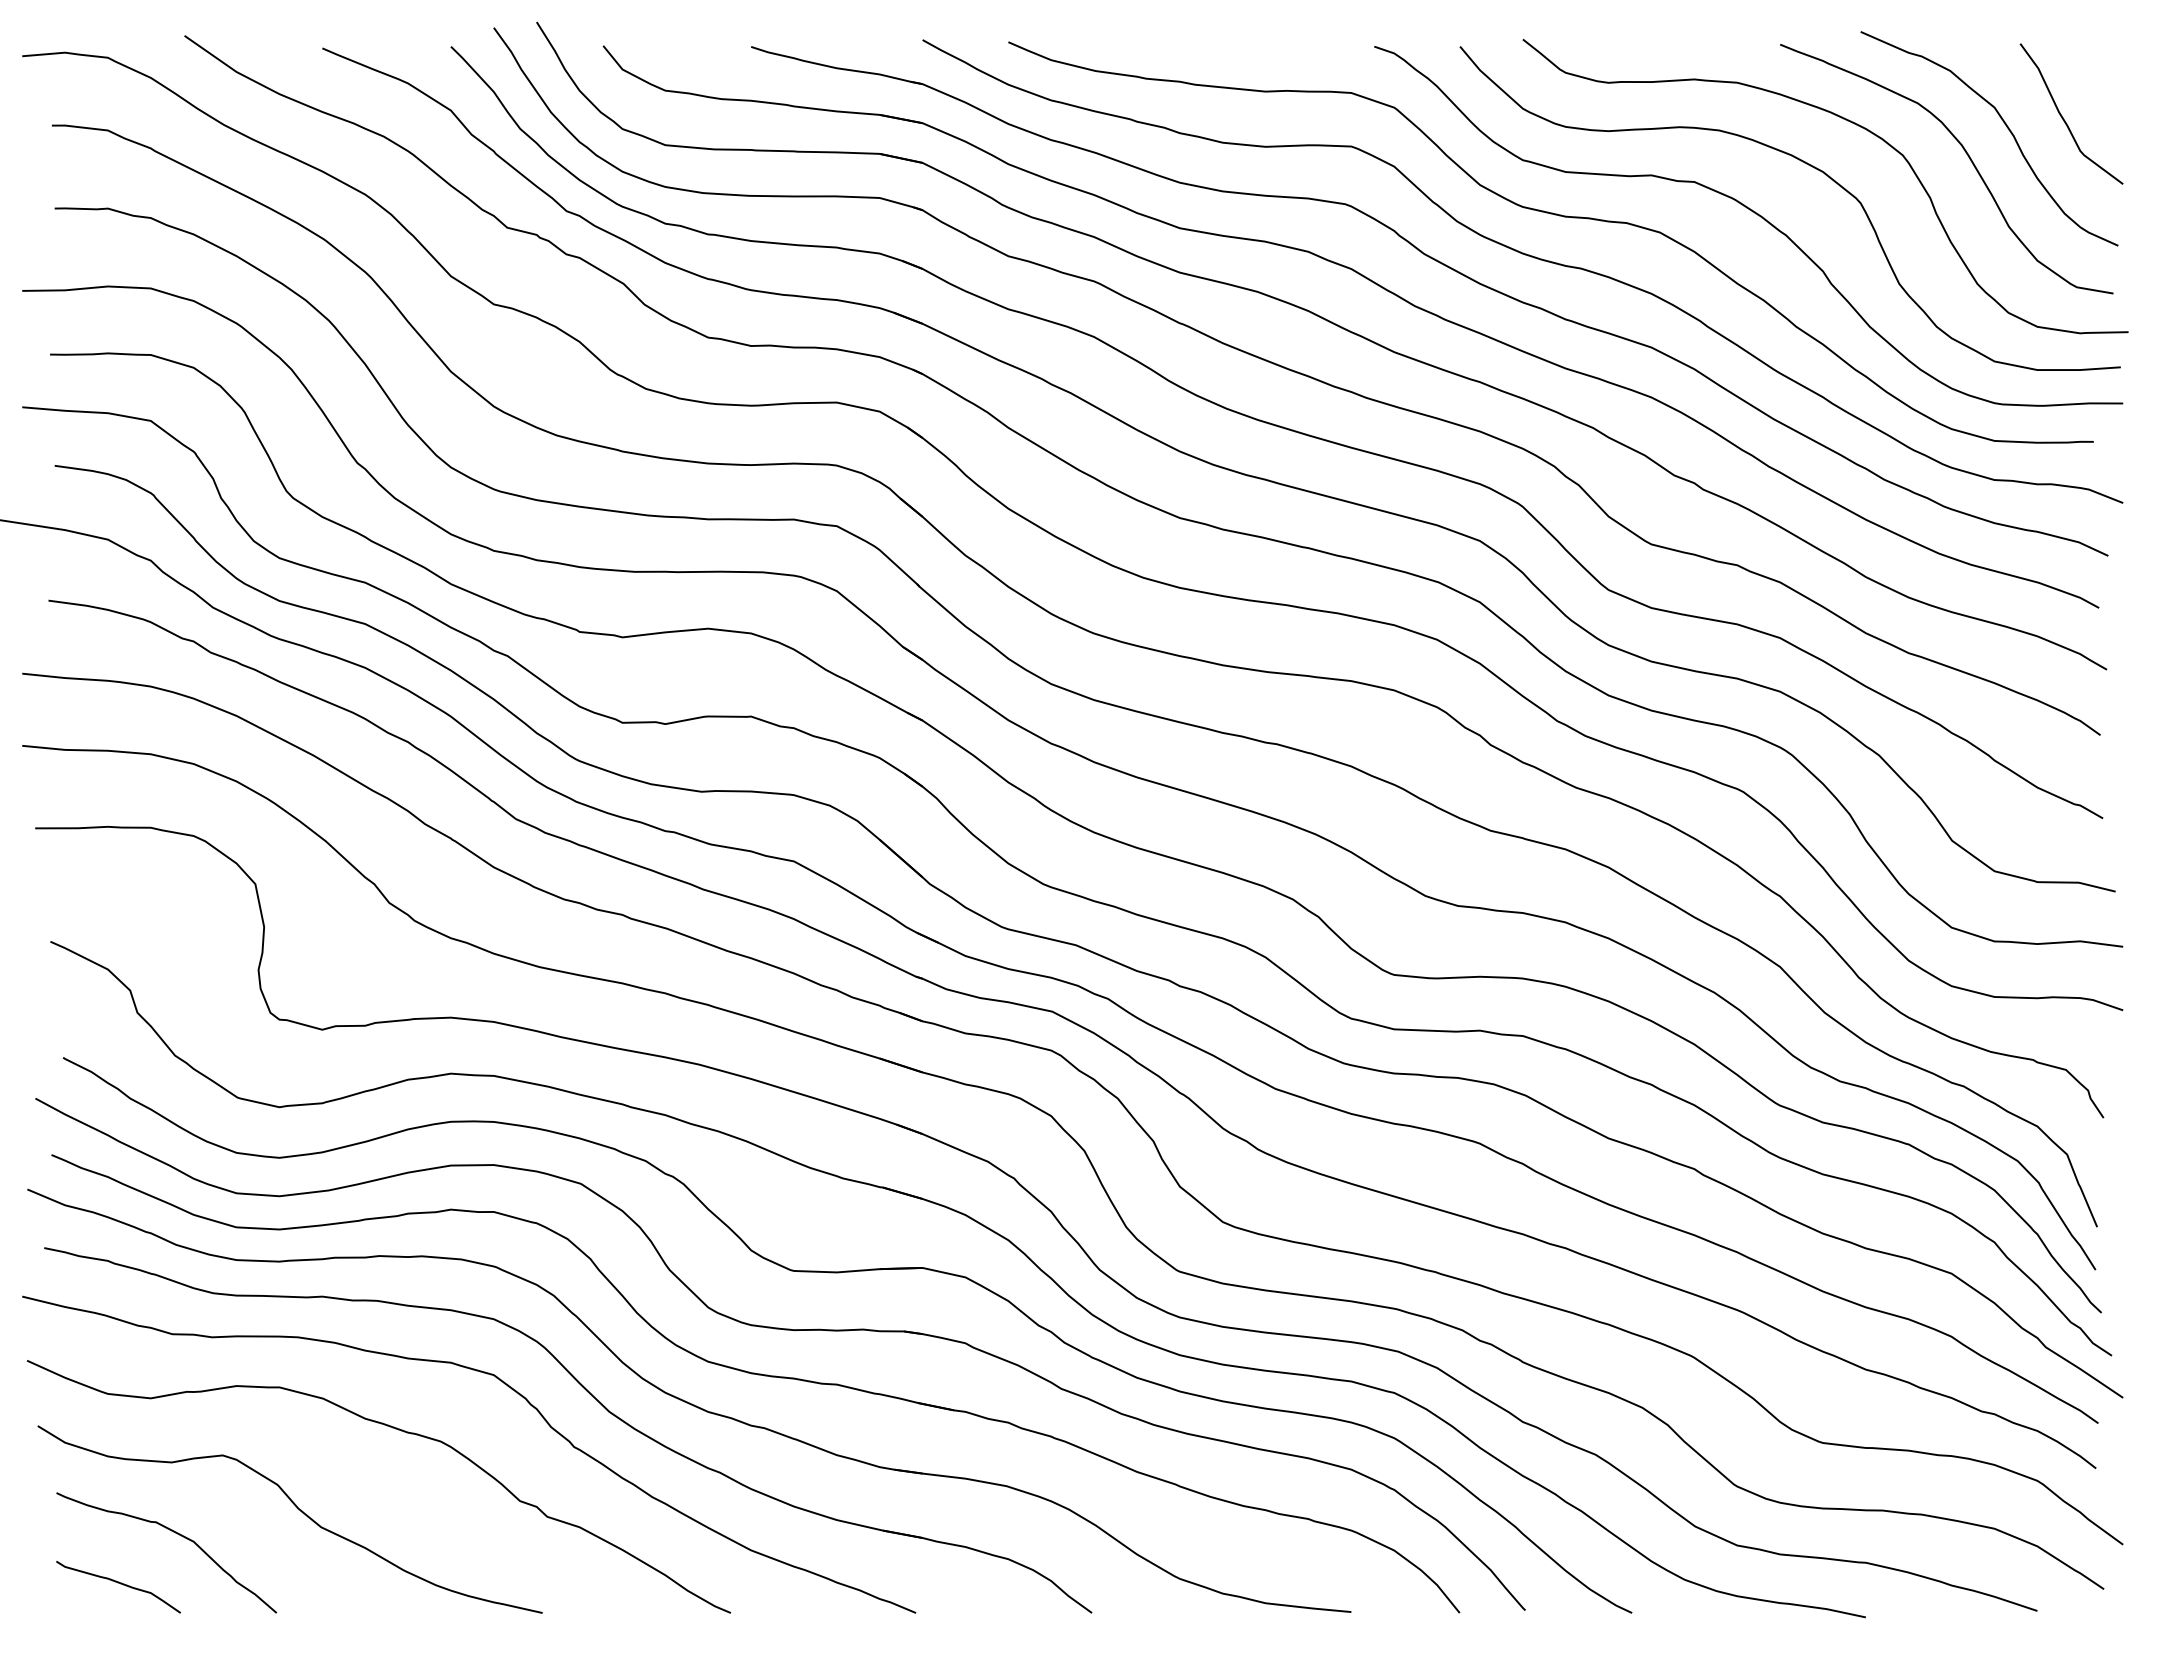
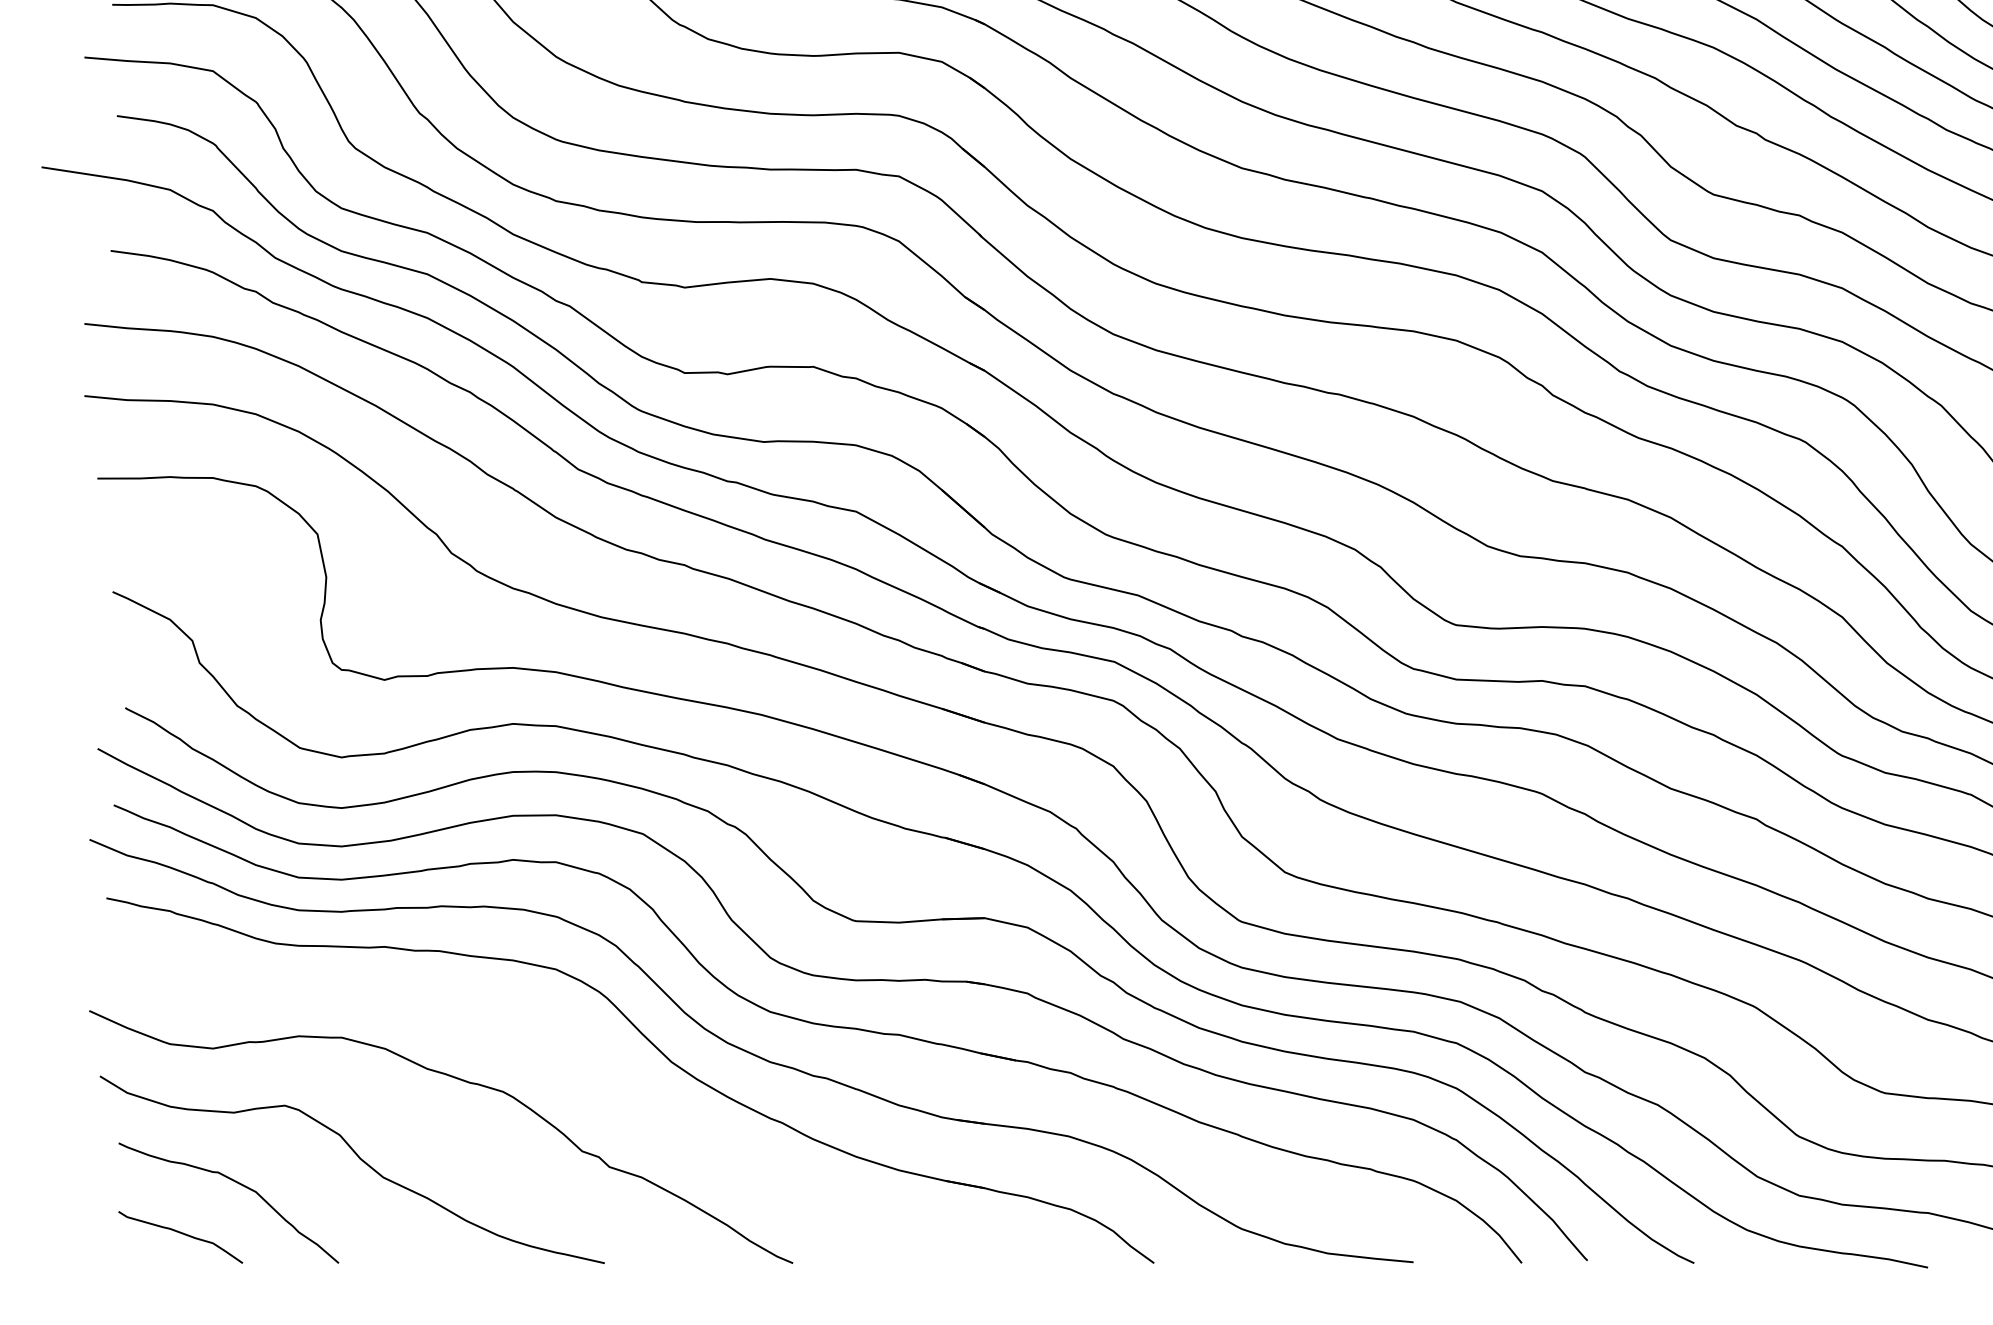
curve: (512, 1390) -> (574, 1040), removed

